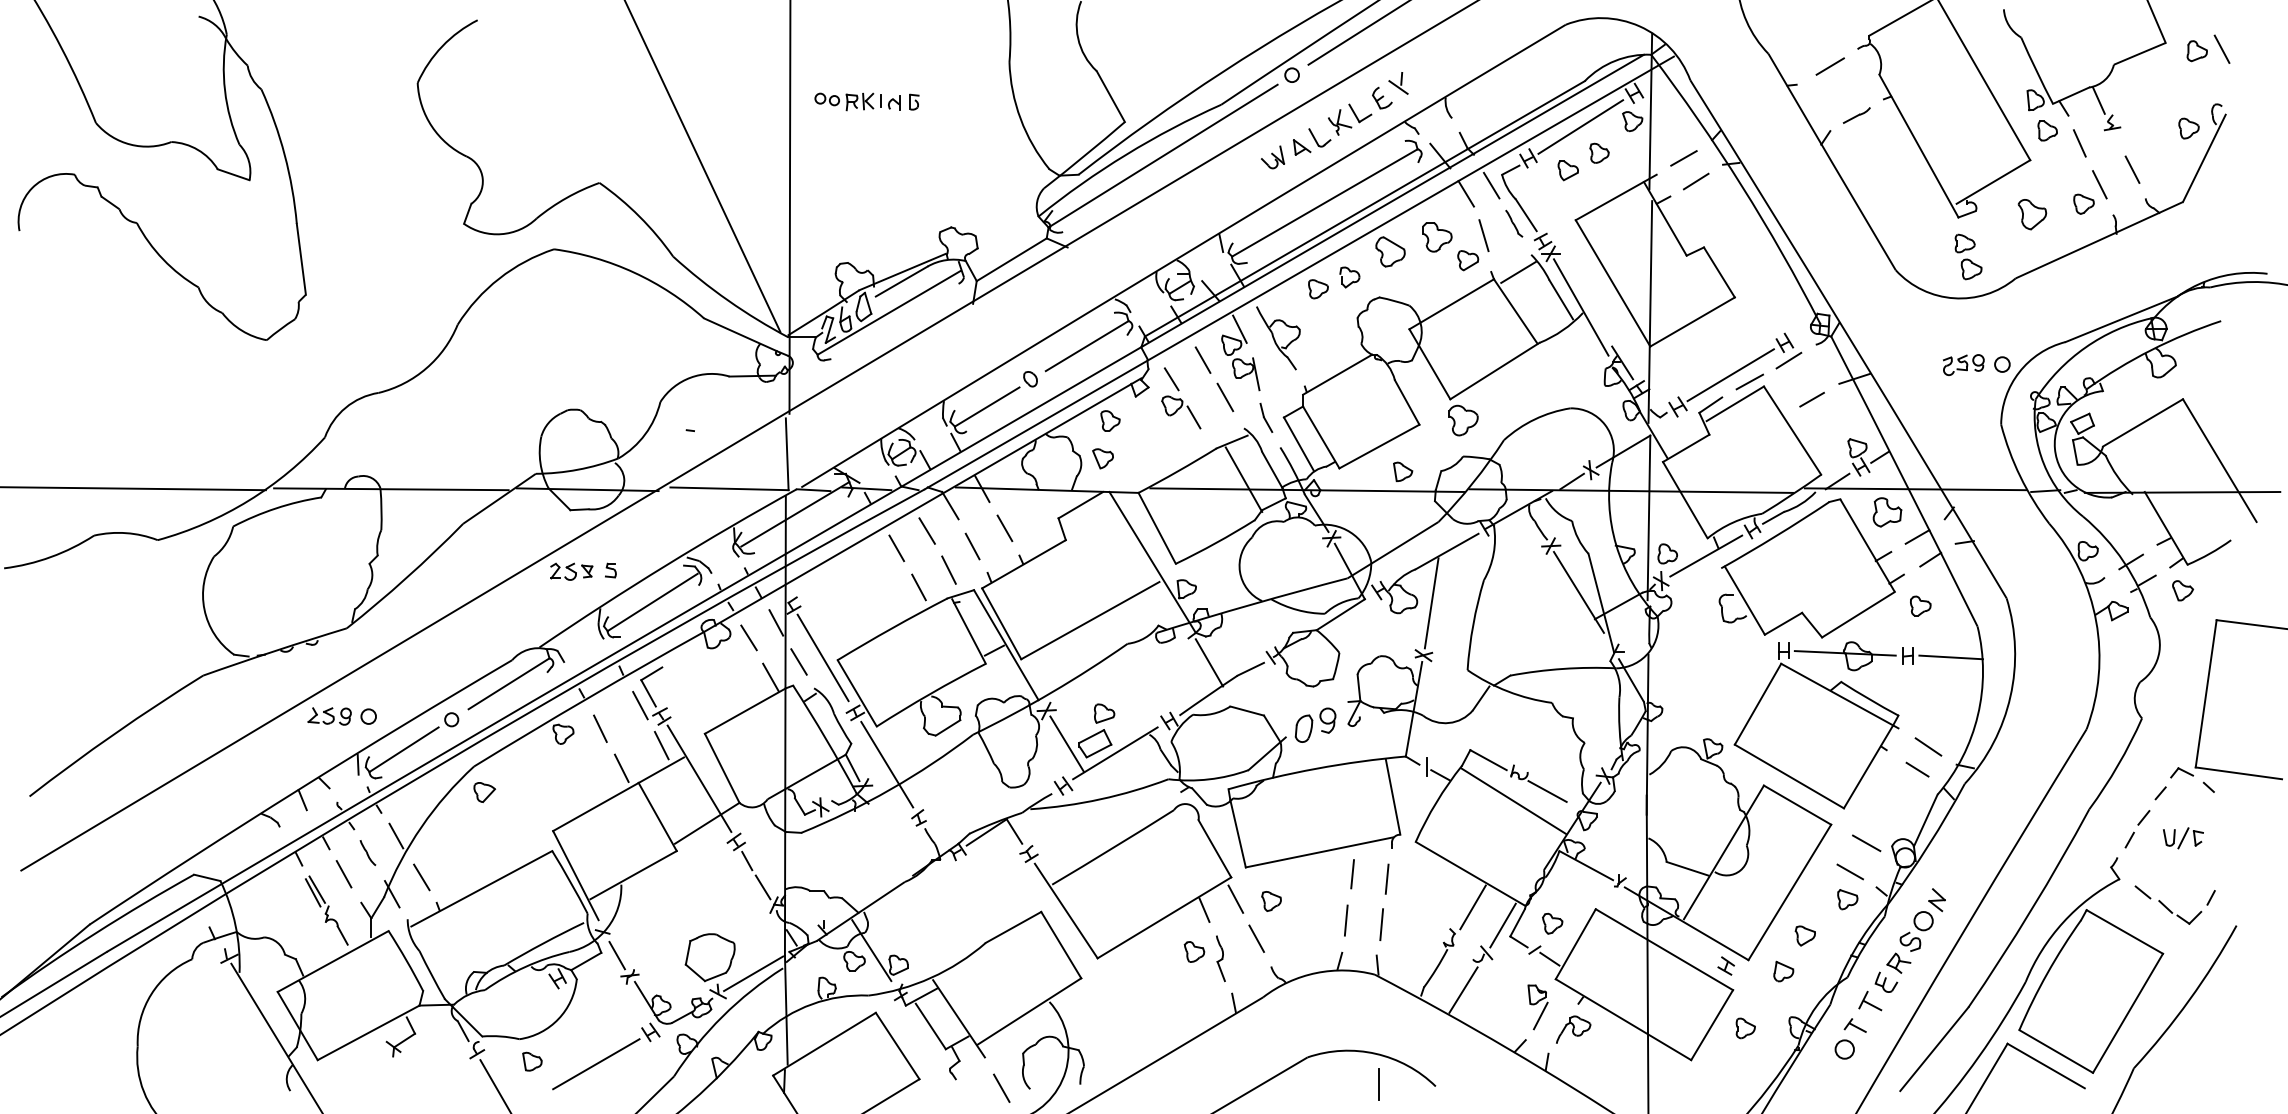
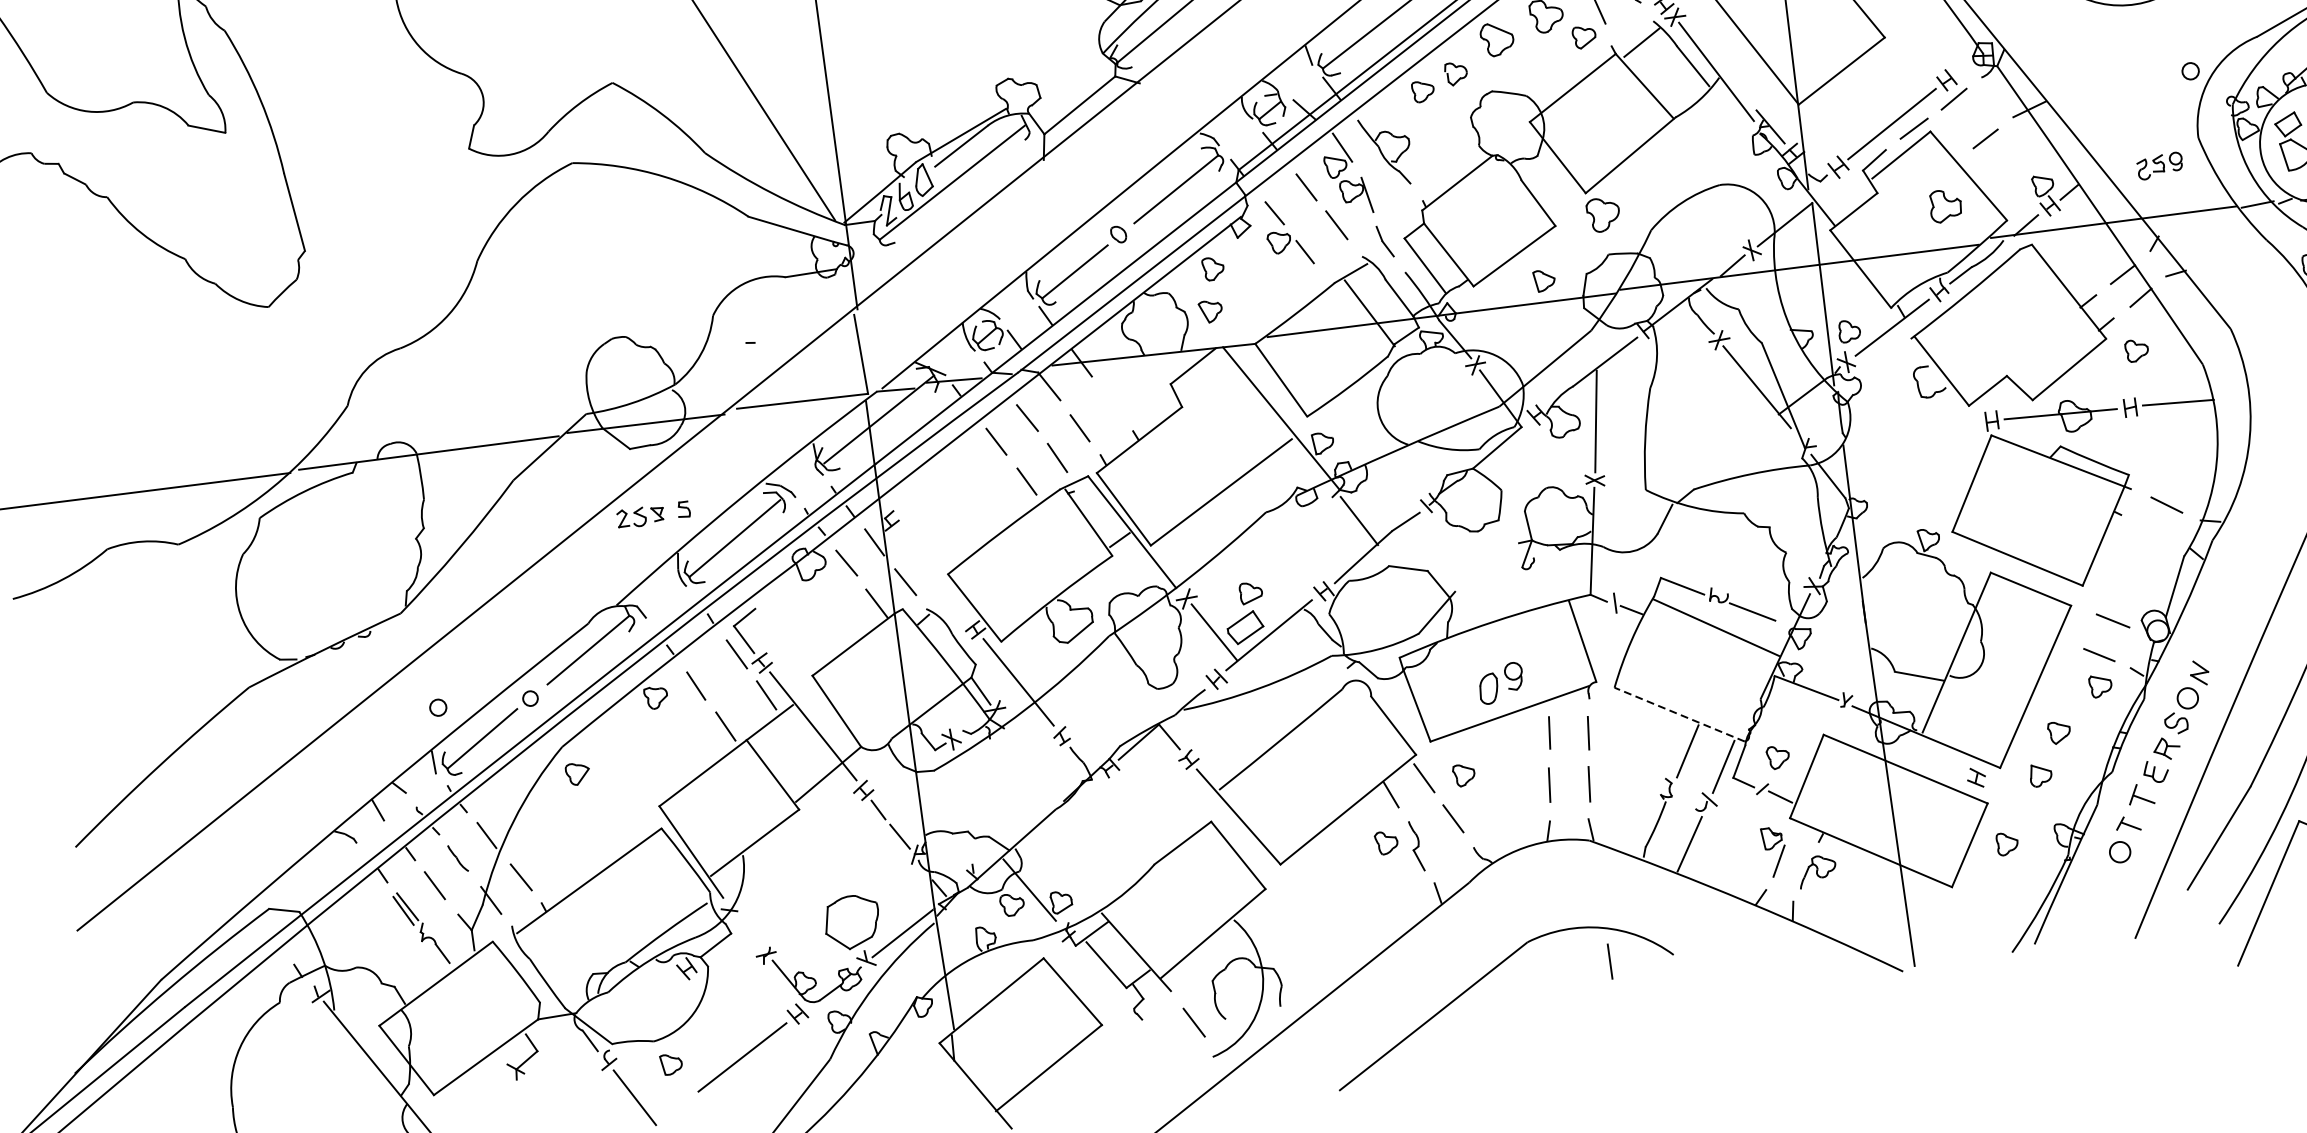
part: (1963, 364) -> (2159, 165), moved
part: (1887, 512) -> (1945, 206), moved
line: (1004, 527) -> (1112, 402), removed
line: (822, 657) -> (930, 573), removed
part: (329, 716) -> (394, 713), removed
part: (1315, 724) -> (1500, 682), moved
line: (1917, 769) -> (2158, 531), removed
line: (1469, 873) -> (1678, 714), solid -> dashed
line: (616, 955) -> (748, 934), removed

